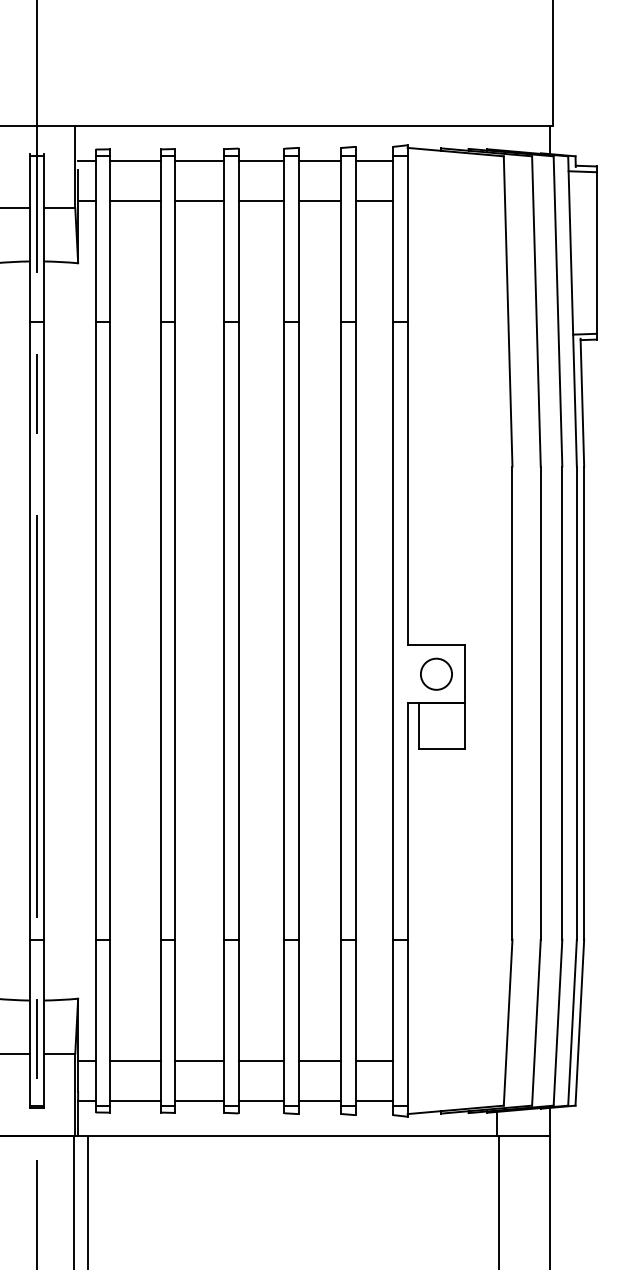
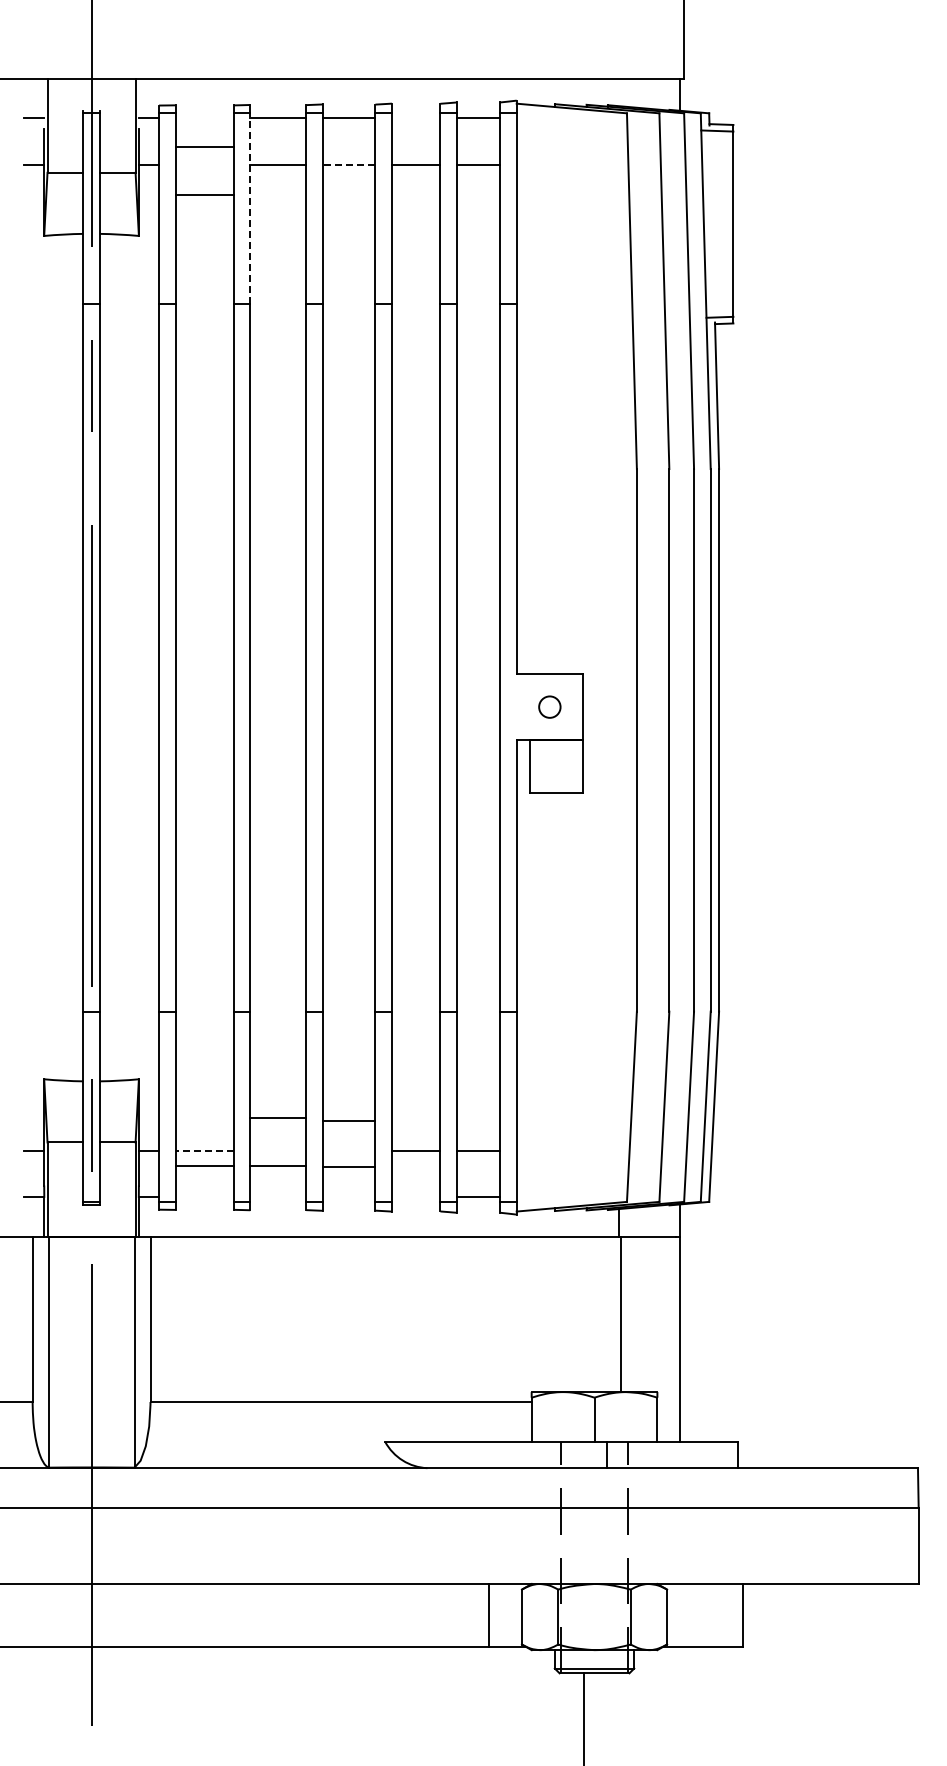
line: (135, 160) -> (204, 147), moved
line: (319, 160) -> (415, 118), removed
line: (135, 200) -> (204, 194), moved
line: (260, 200) -> (348, 164), solid -> dashed
line: (175, 238) -> (250, 207), solid -> dashed
circle: (436, 673) -> (549, 706), size x0.6
line: (135, 1060) -> (204, 1150), solid -> dashed
line: (199, 1060) -> (278, 1117), moved
line: (260, 1060) -> (348, 1120), moved
line: (135, 1100) -> (204, 1165), moved
line: (199, 1100) -> (278, 1165), moved
line: (260, 1100) -> (348, 1166), moved
line: (319, 1100) -> (415, 1196), removed

